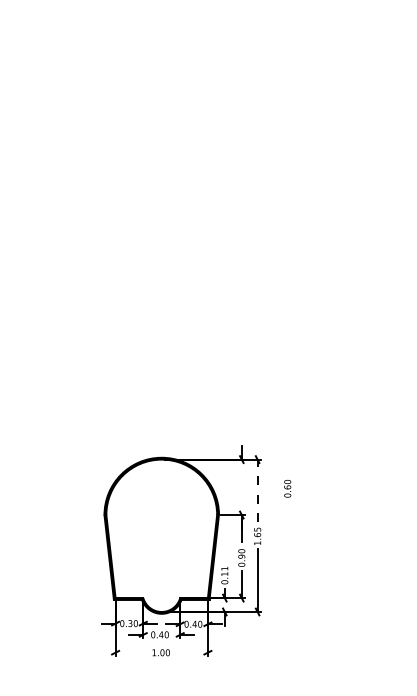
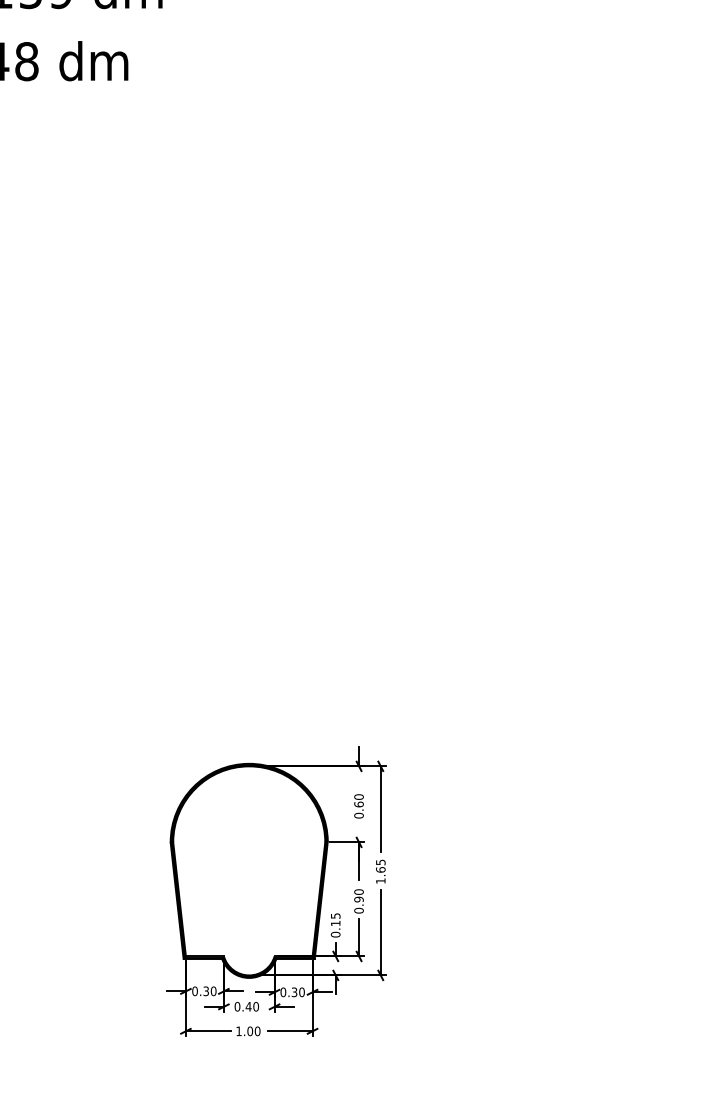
text: (287, 488) -> (358, 806), moved
line: (257, 491) -> (380, 809), dashed -> solid
text: (224, 568) -> (335, 915), 0.11 -> 0.15
text: (194, 624) -> (294, 992), 0.40 -> 0.30
line: (131, 652) -> (207, 1031), added
line: (191, 652) -> (289, 1031), added

